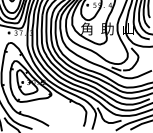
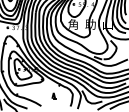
part: (64, 113) -> (54, 95), added

